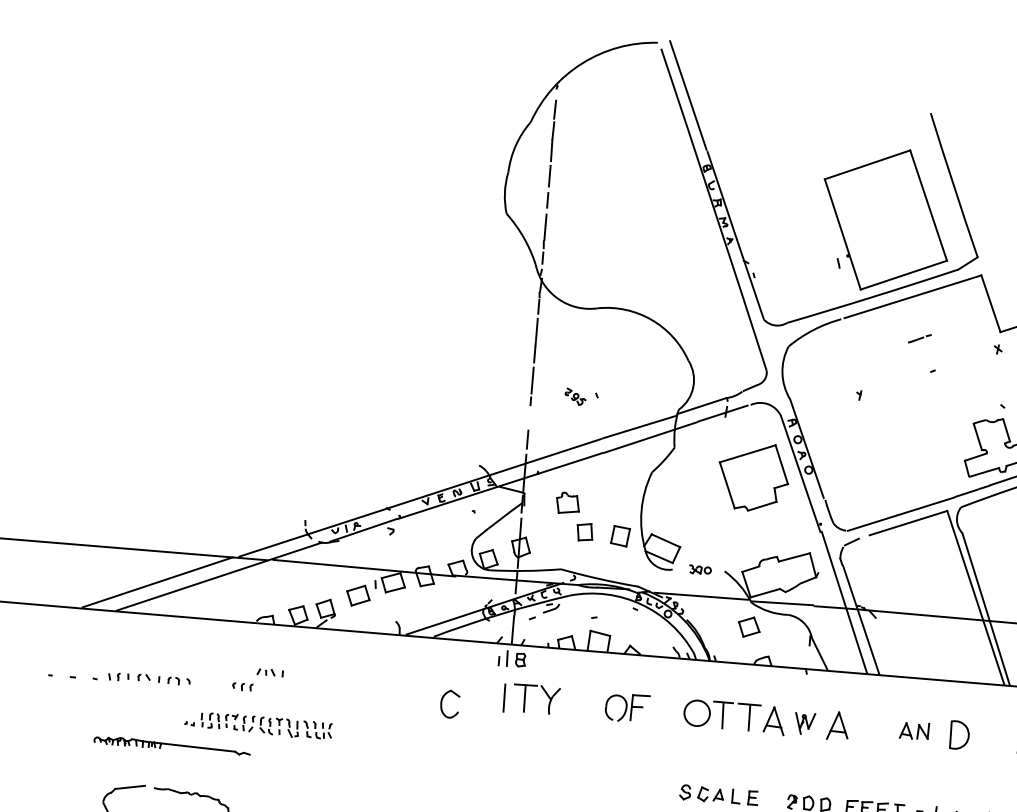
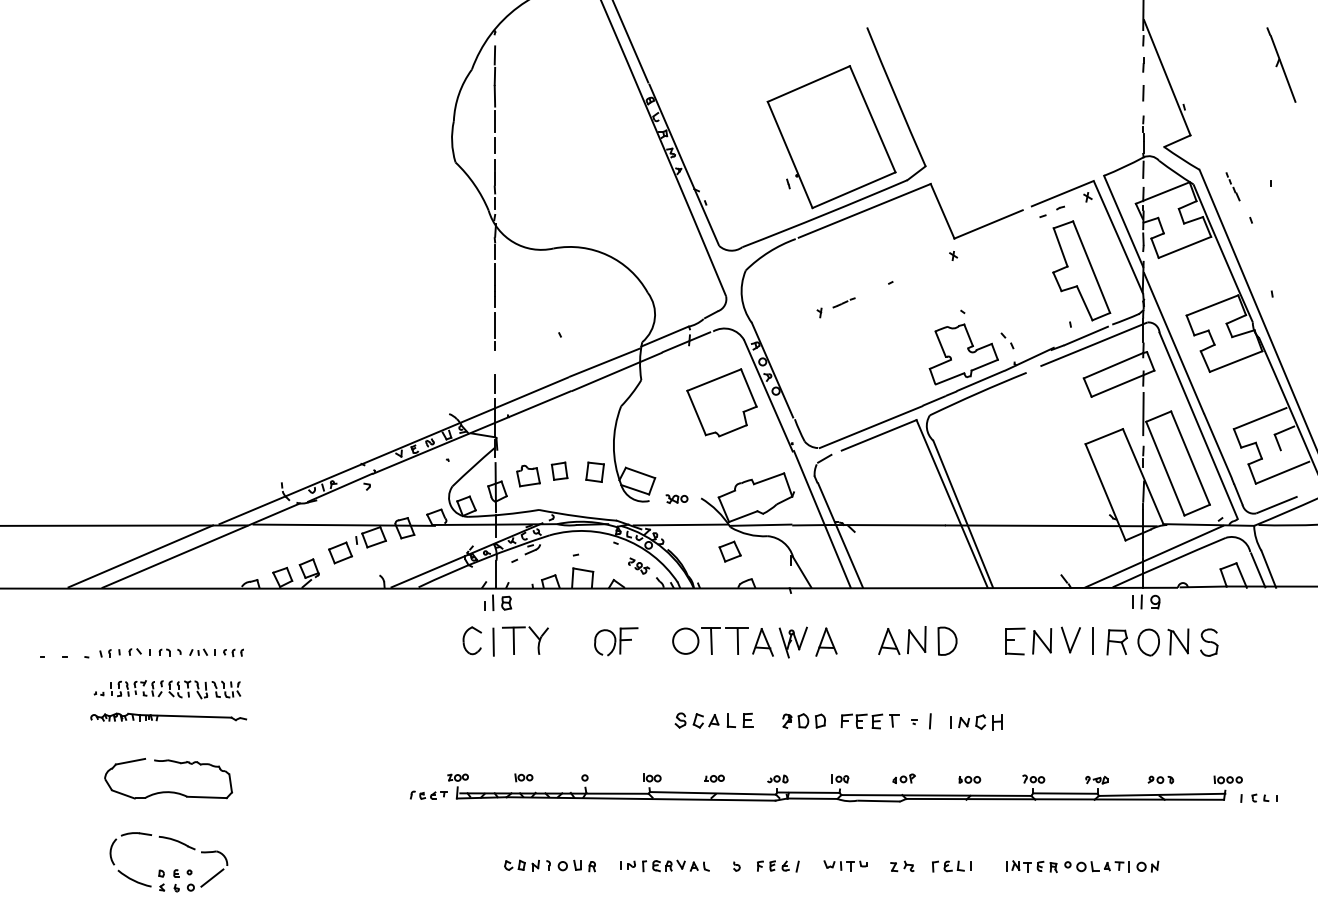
line: (919, 338) -> (843, 302), moved
part: (576, 396) -> (639, 565), moved
part: (568, 502) -> (528, 475), moved
part: (270, 671) -> (202, 651), moved
part: (442, 703) -> (464, 640), moved
part: (804, 723) -> (792, 642), size x1.43
part: (258, 725) -> (167, 689), moved
part: (914, 730) -> (902, 640), size x1.67

